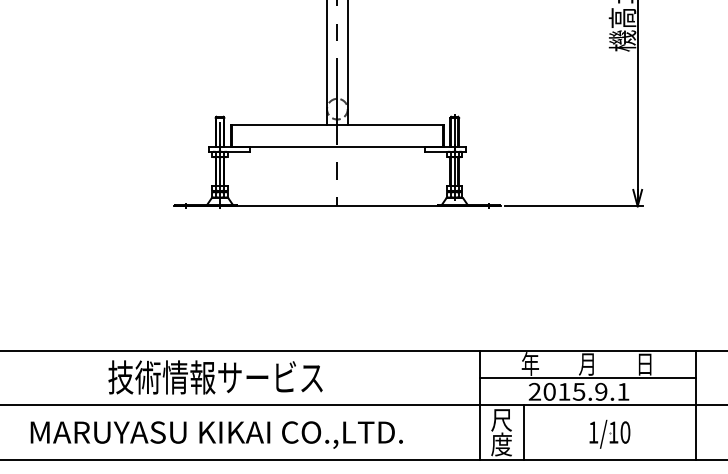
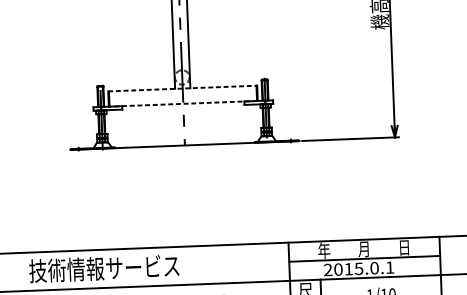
line: (337, 124) -> (182, 88), solid -> dashed
line: (336, 146) -> (182, 103), solid -> dashed
text: (601, 391) -> (374, 267), 2015.9.1 -> 2015.0.1

